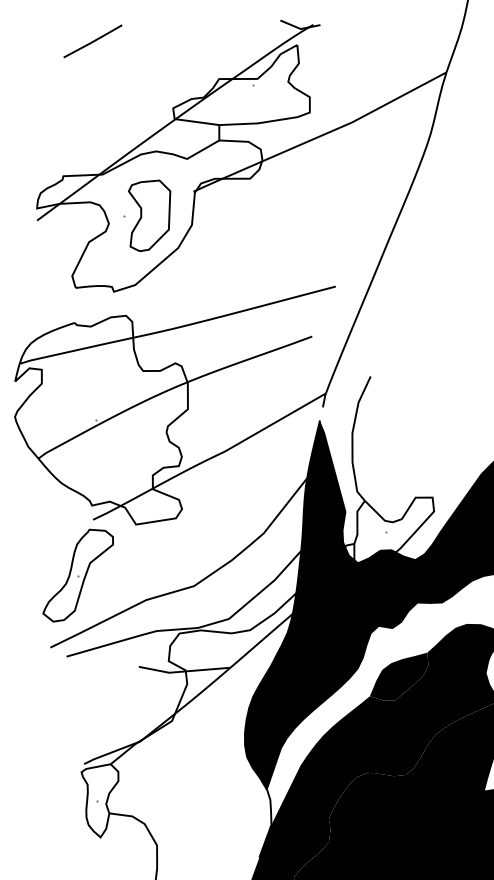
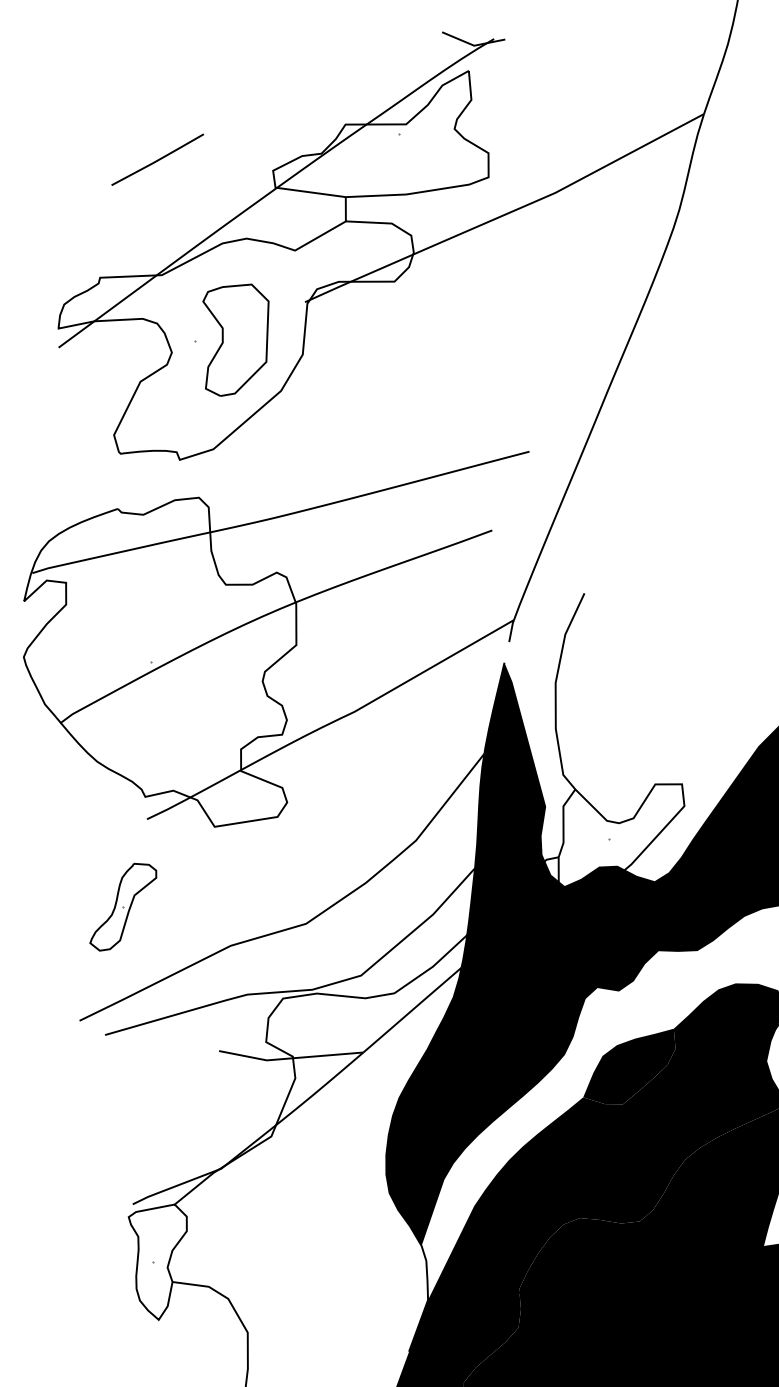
line: (92, 41) -> (157, 159), moved
part: (77, 575) -> (122, 907), size x0.6

